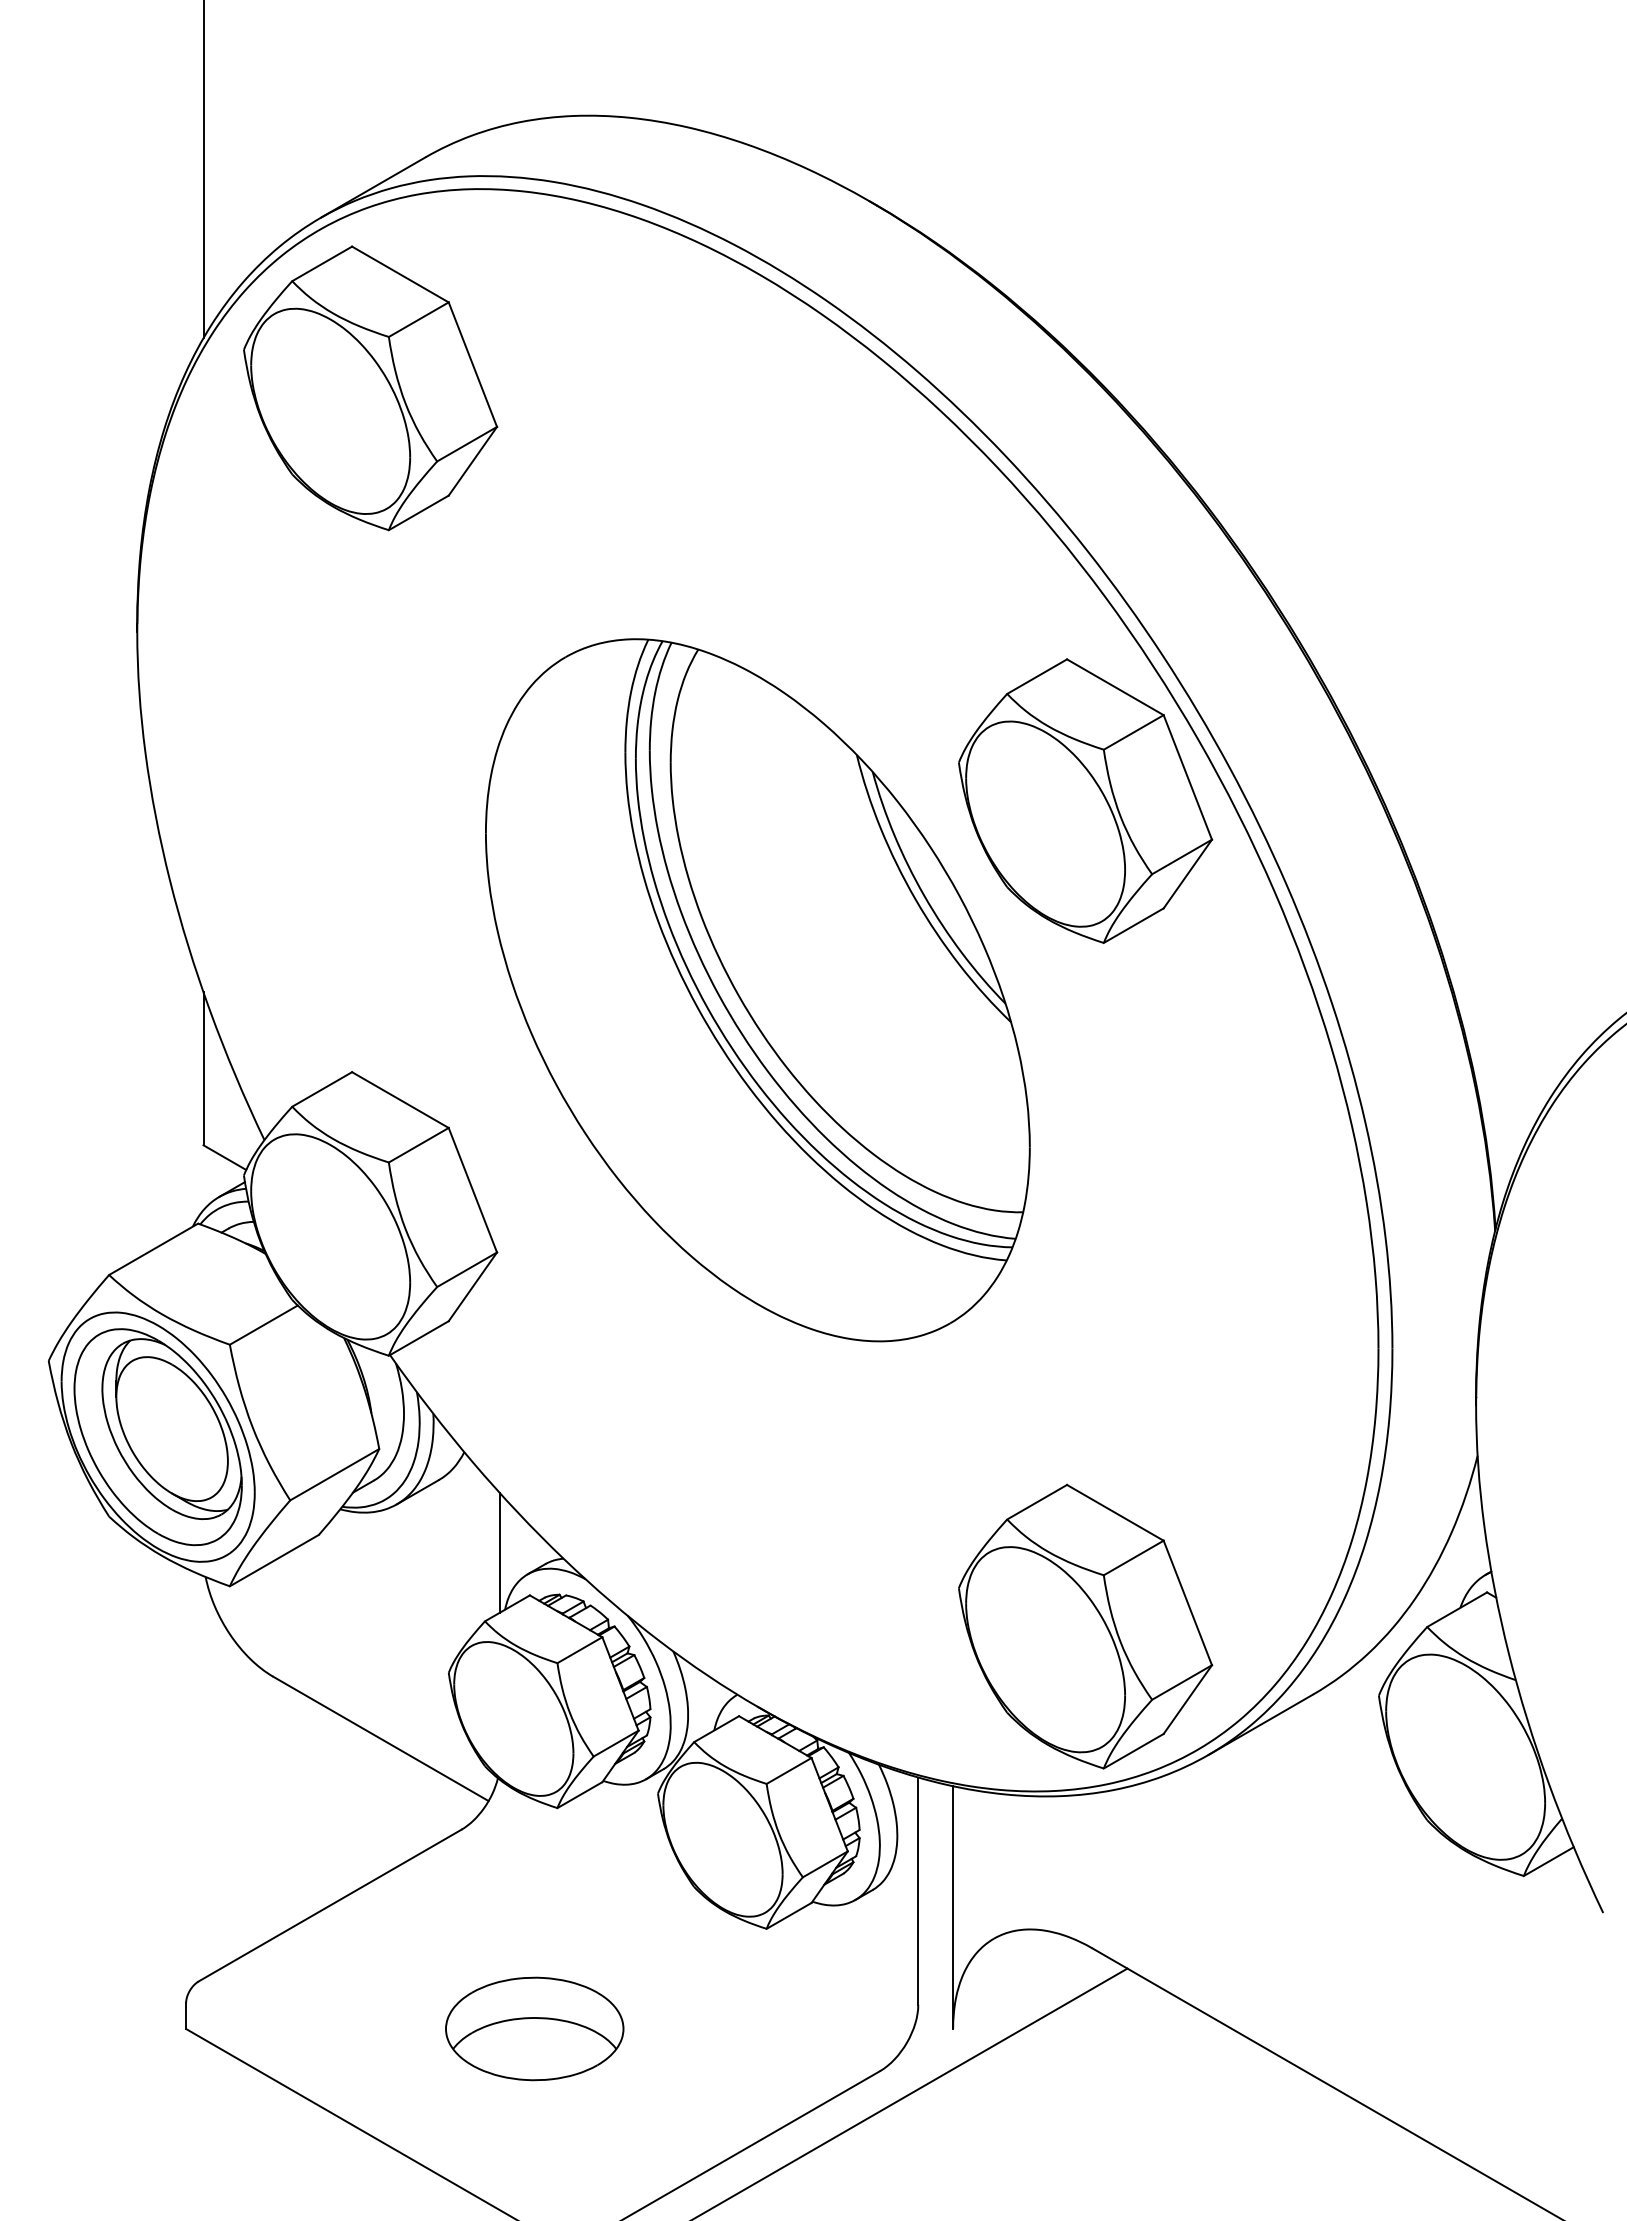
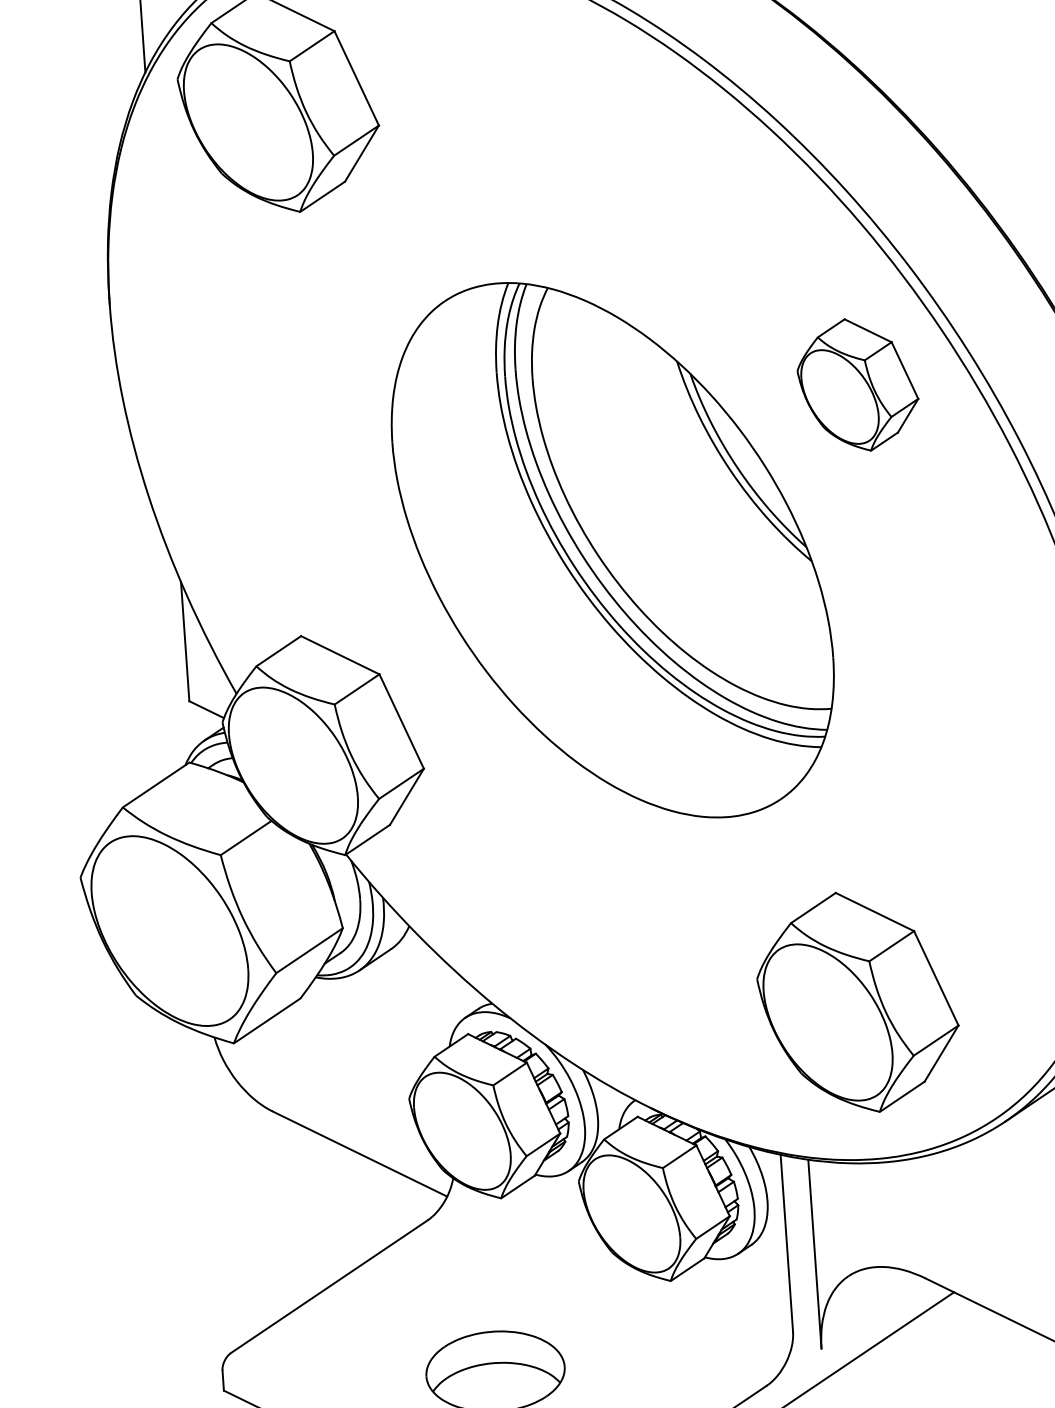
part: (1085, 800) -> (857, 384), size x0.6
part: (157, 1437) -> (169, 931), removed
line: (499, 1552) -> (442, 1002), removed
part: (1085, 1626) -> (857, 1002), moved

